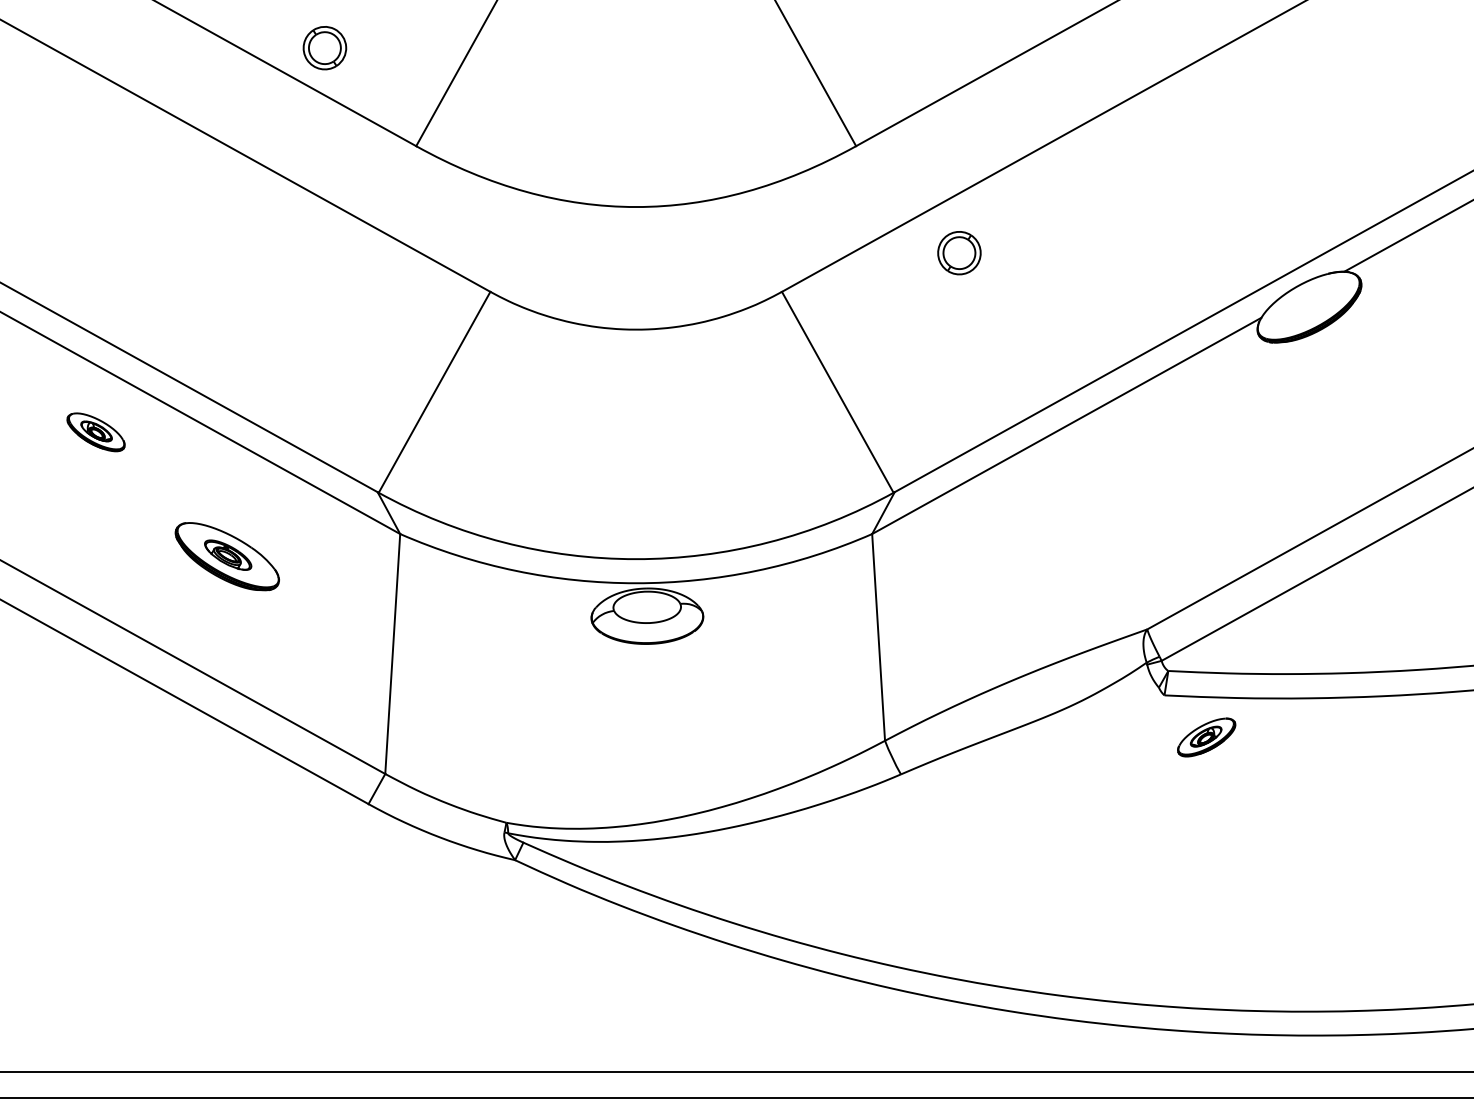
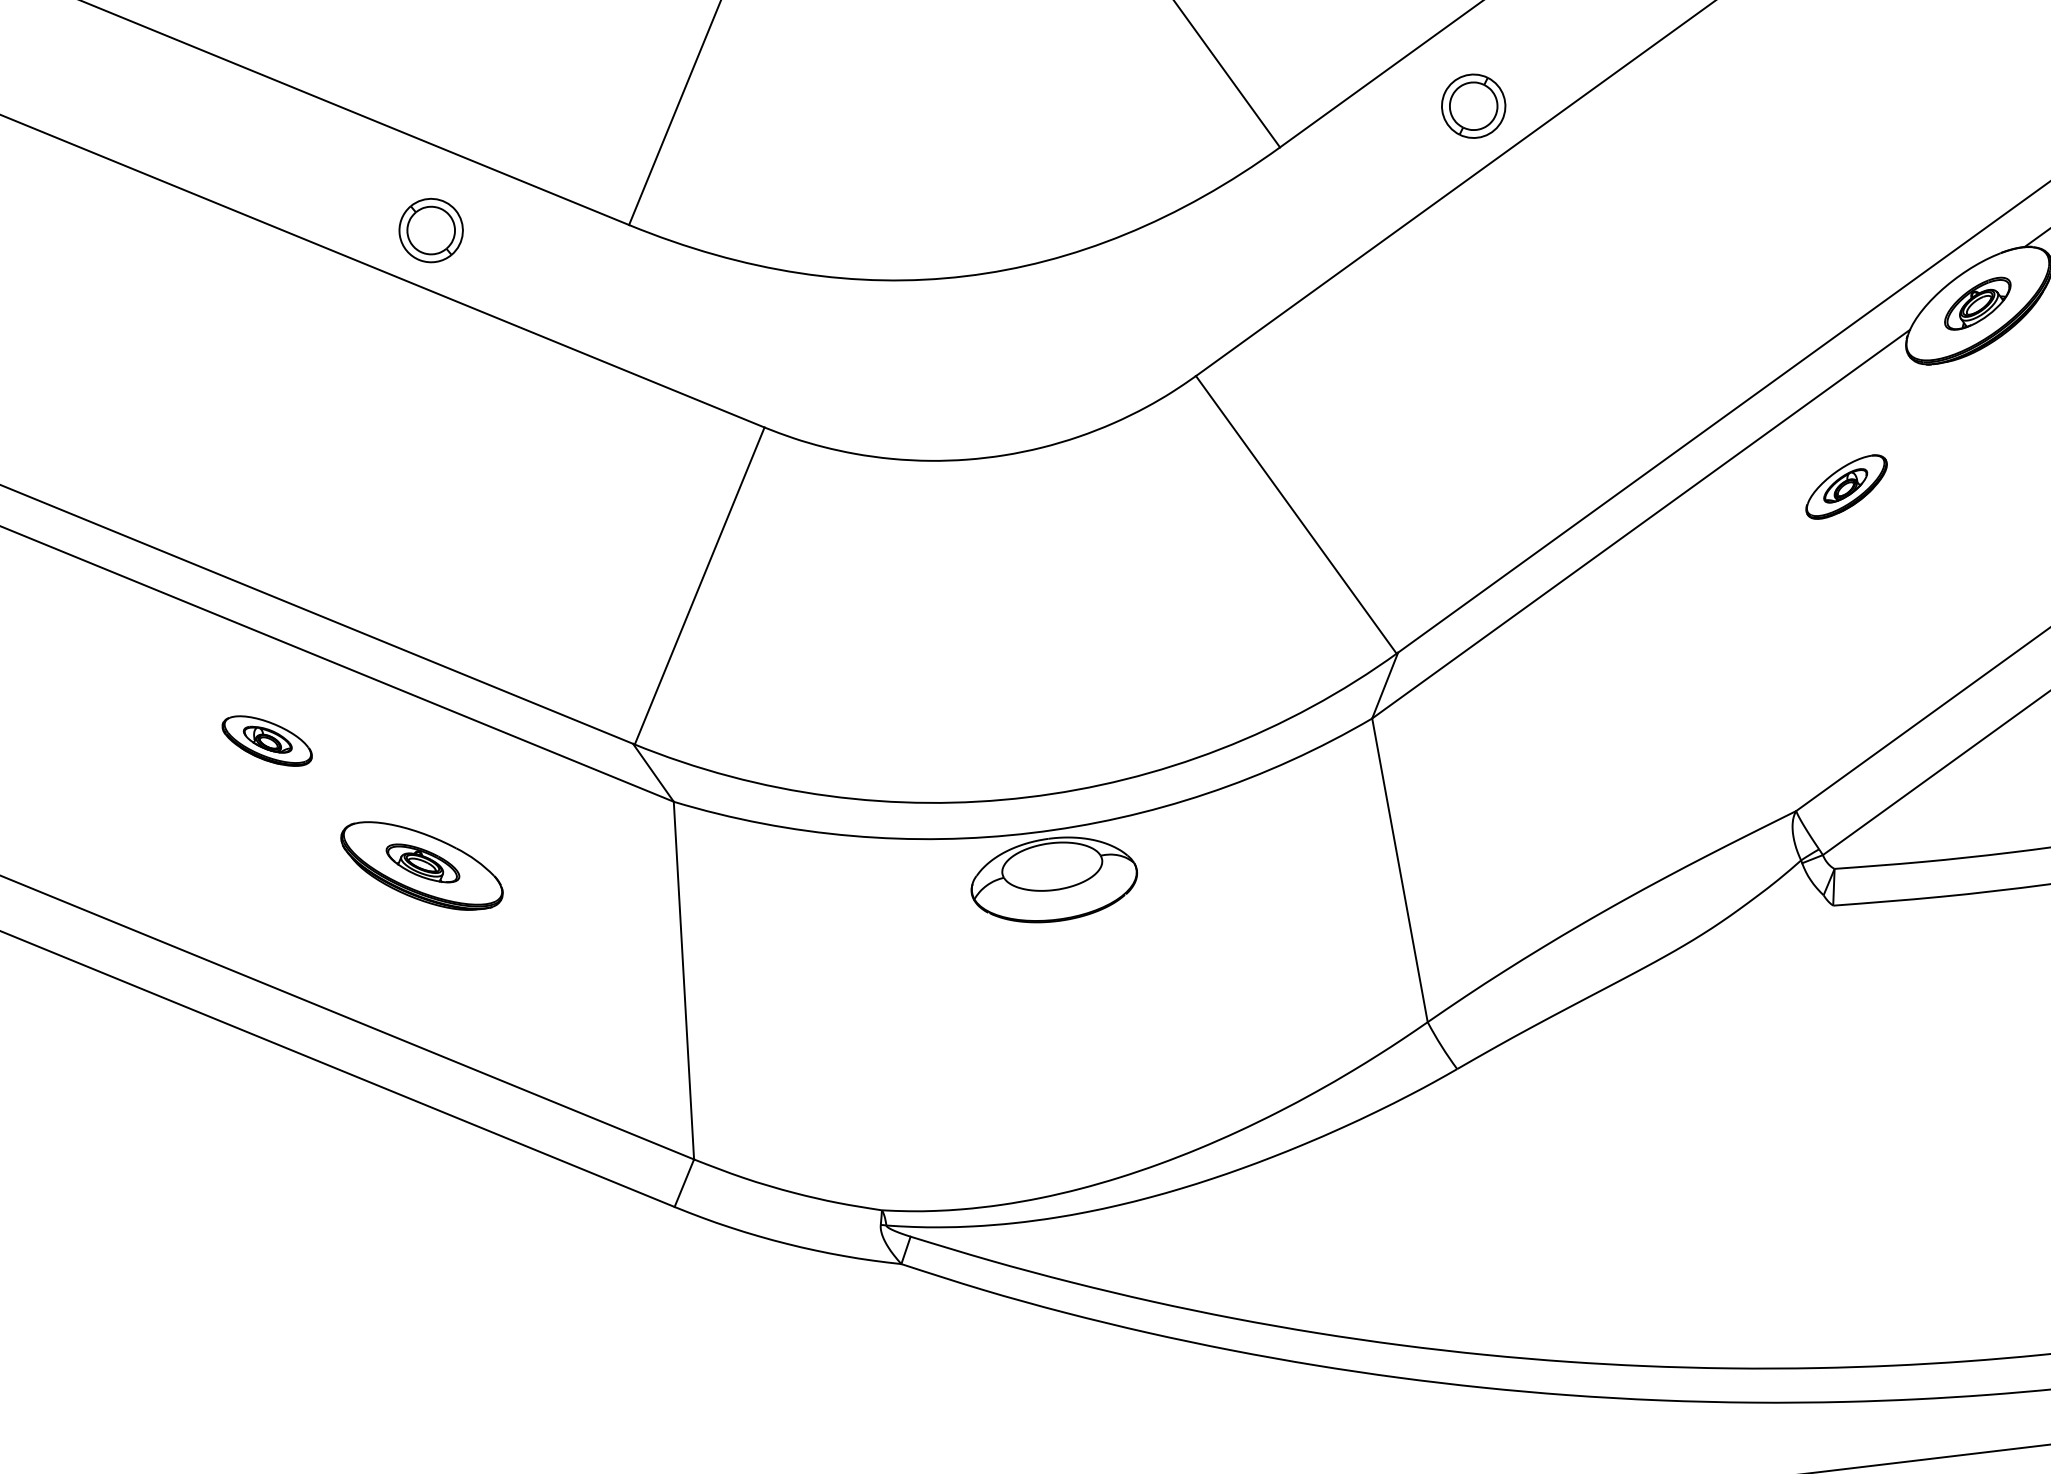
part: (324, 48) -> (430, 231), moved
part: (959, 253) -> (1473, 106), moved
part: (1308, 305) -> (1977, 303), added
part: (95, 432) -> (266, 741), moved
part: (1206, 737) -> (1846, 487), moved

